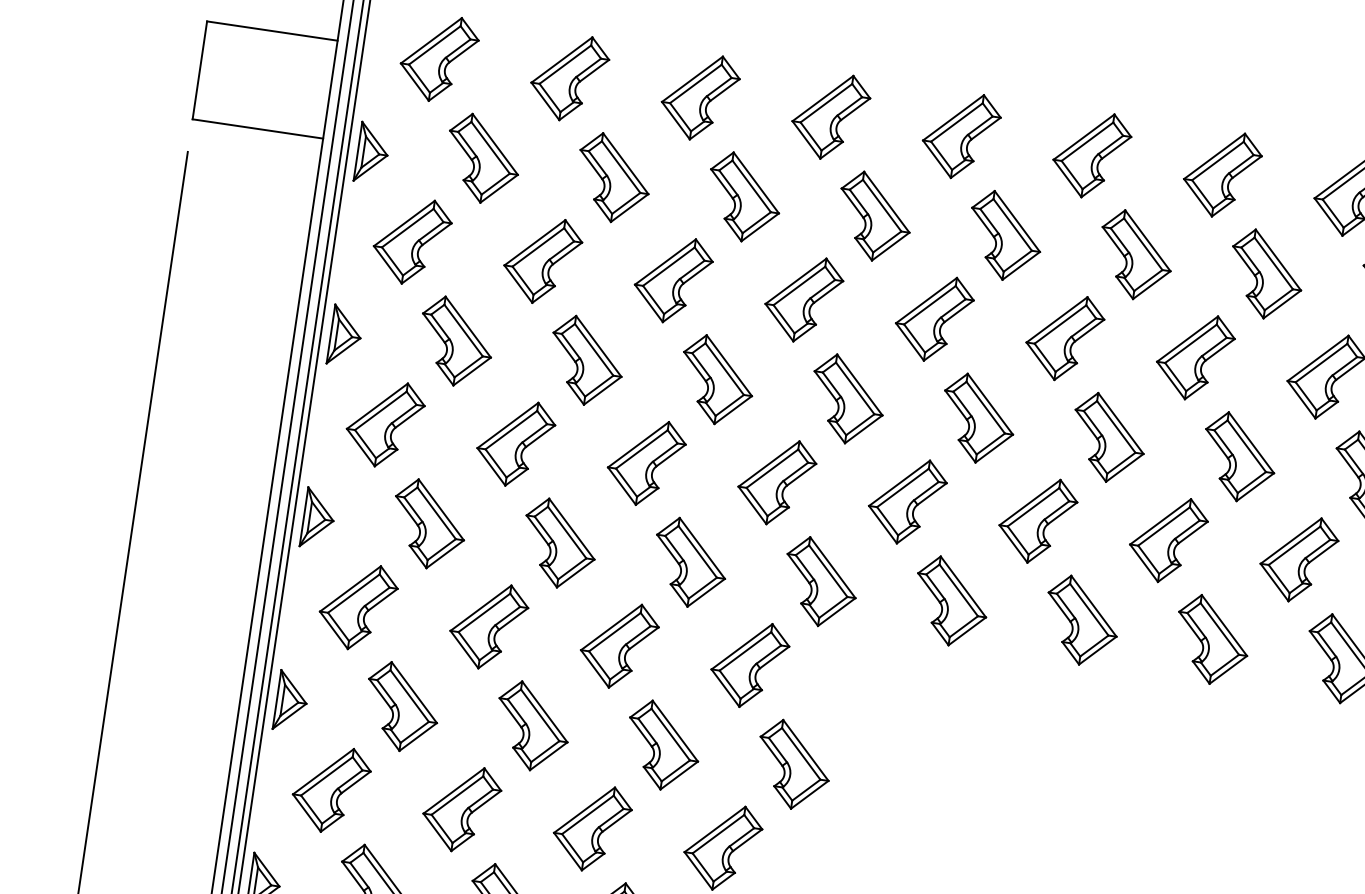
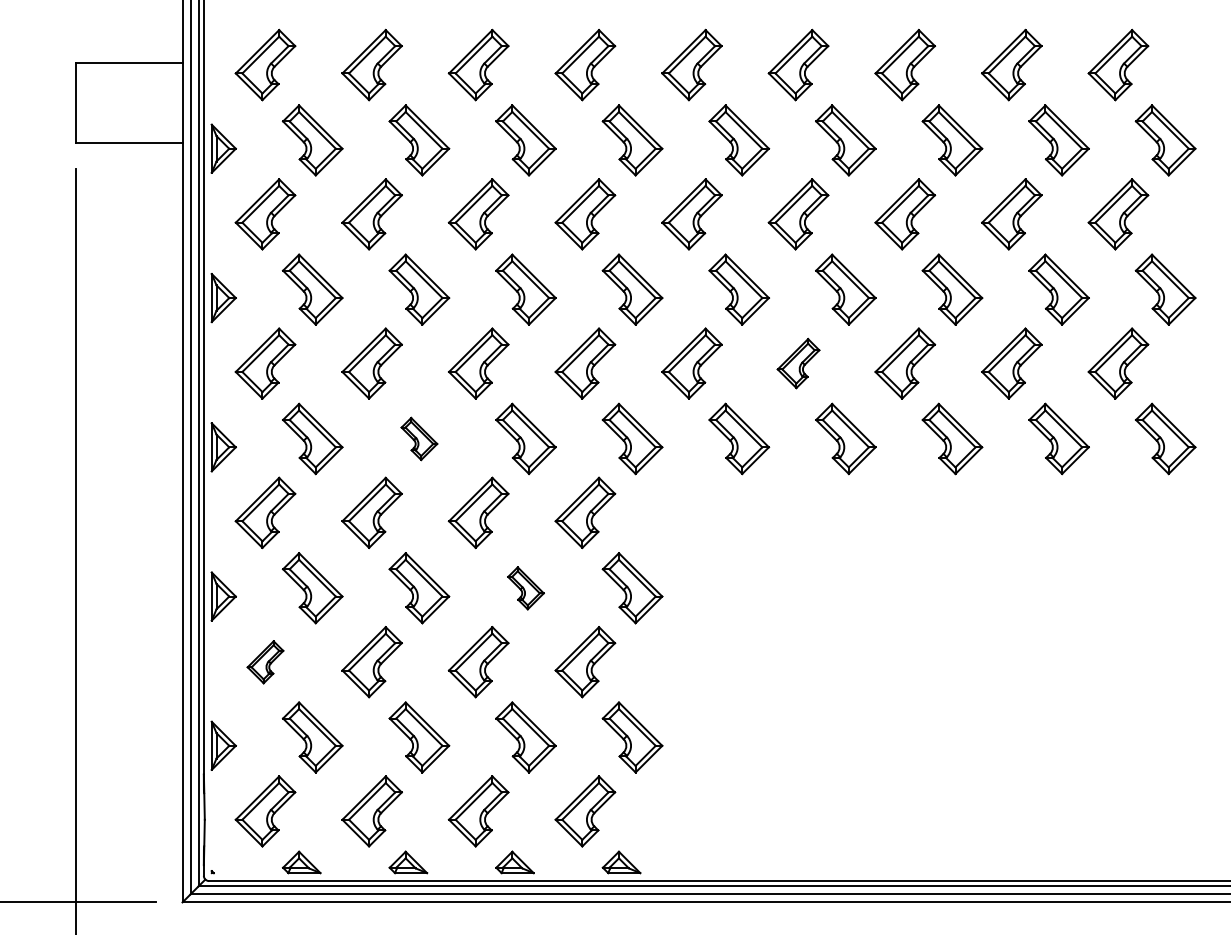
part: (1037, 520) -> (798, 363), size x0.7
part: (559, 543) -> (419, 438), size x0.6
part: (662, 746) -> (525, 588), size x0.6
part: (330, 789) -> (265, 662), size x0.6

